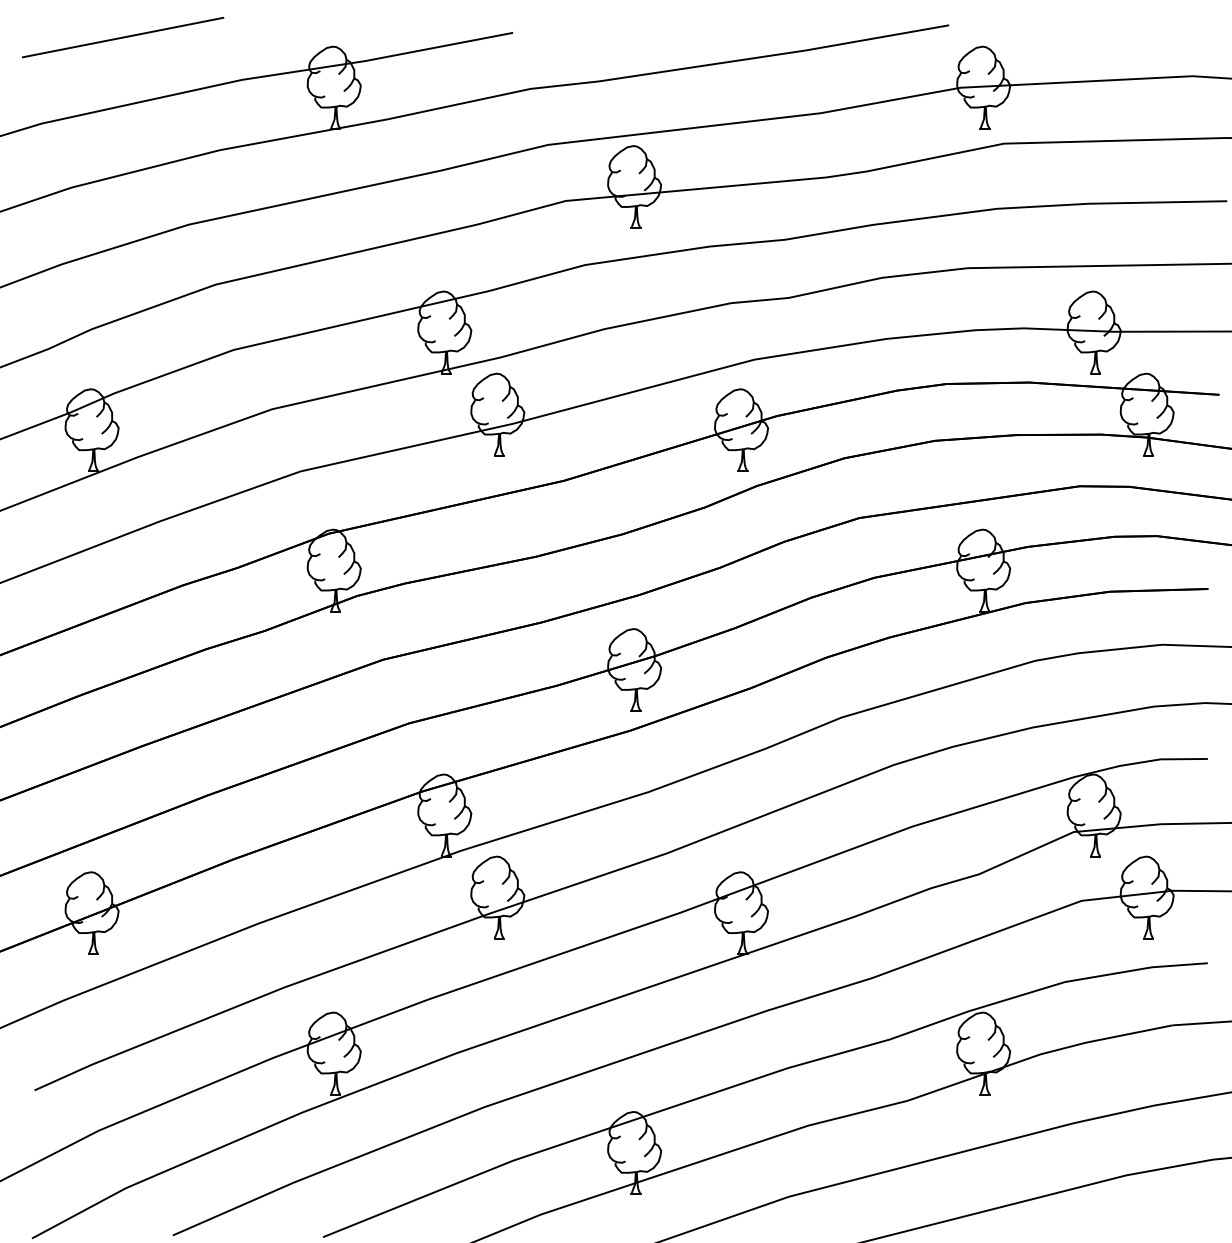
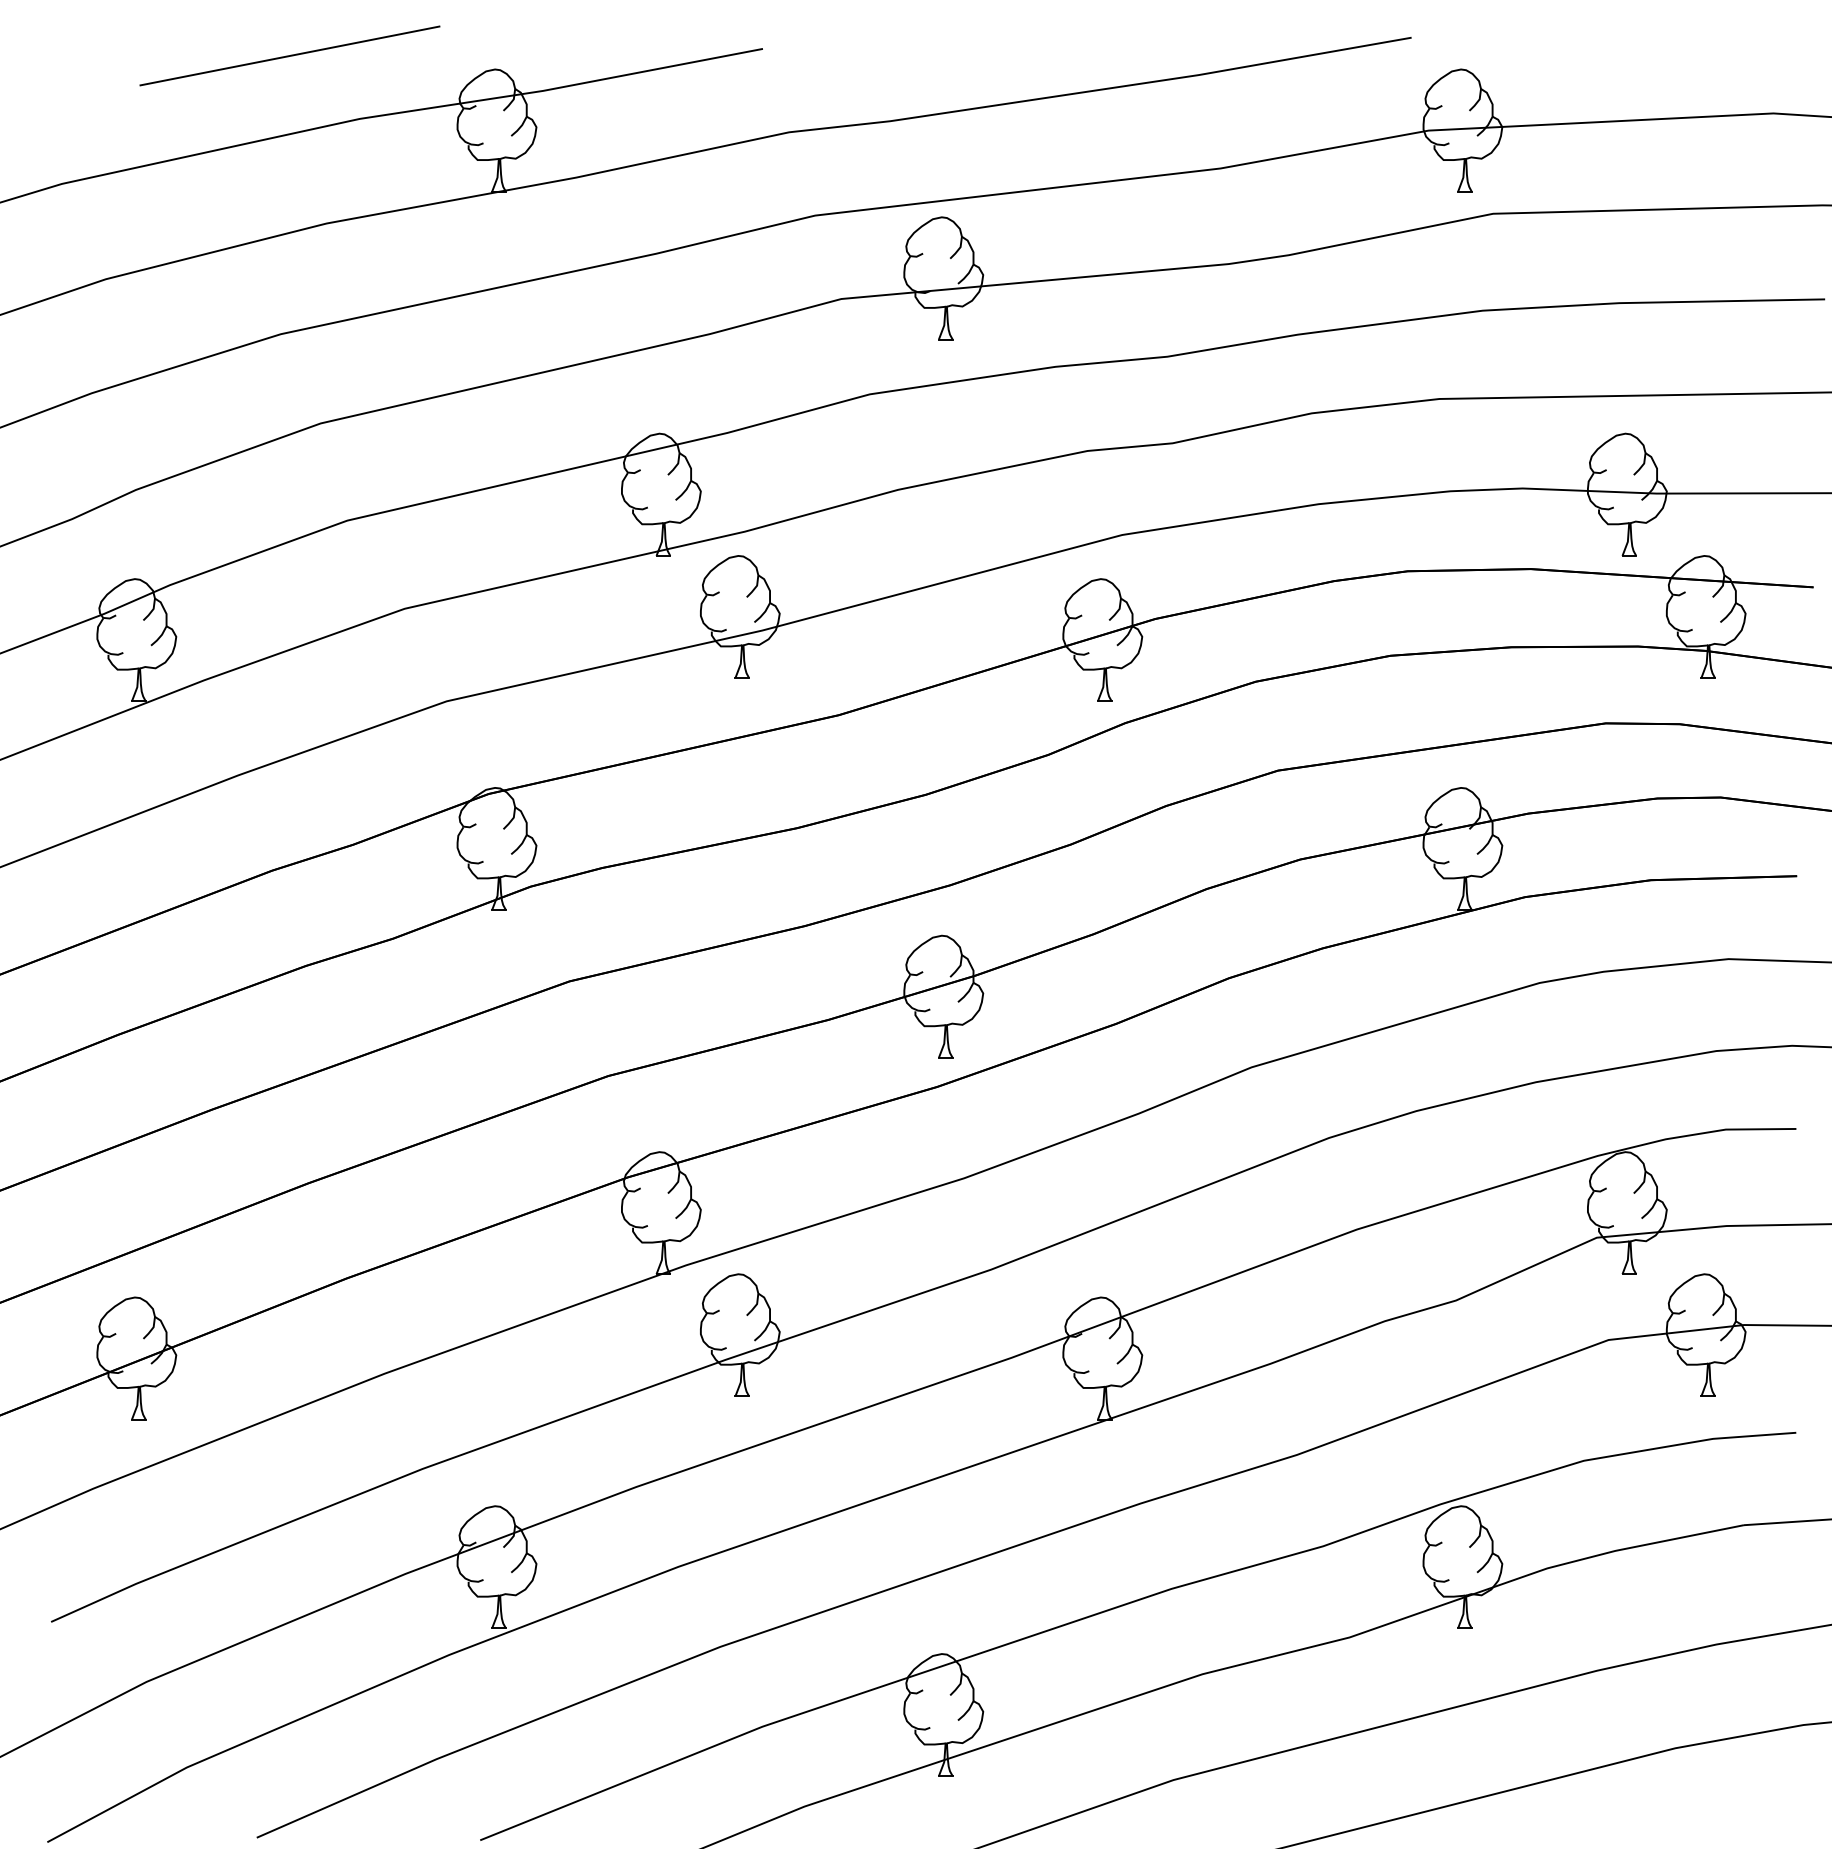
line: (123, 37) -> (290, 55), moved

